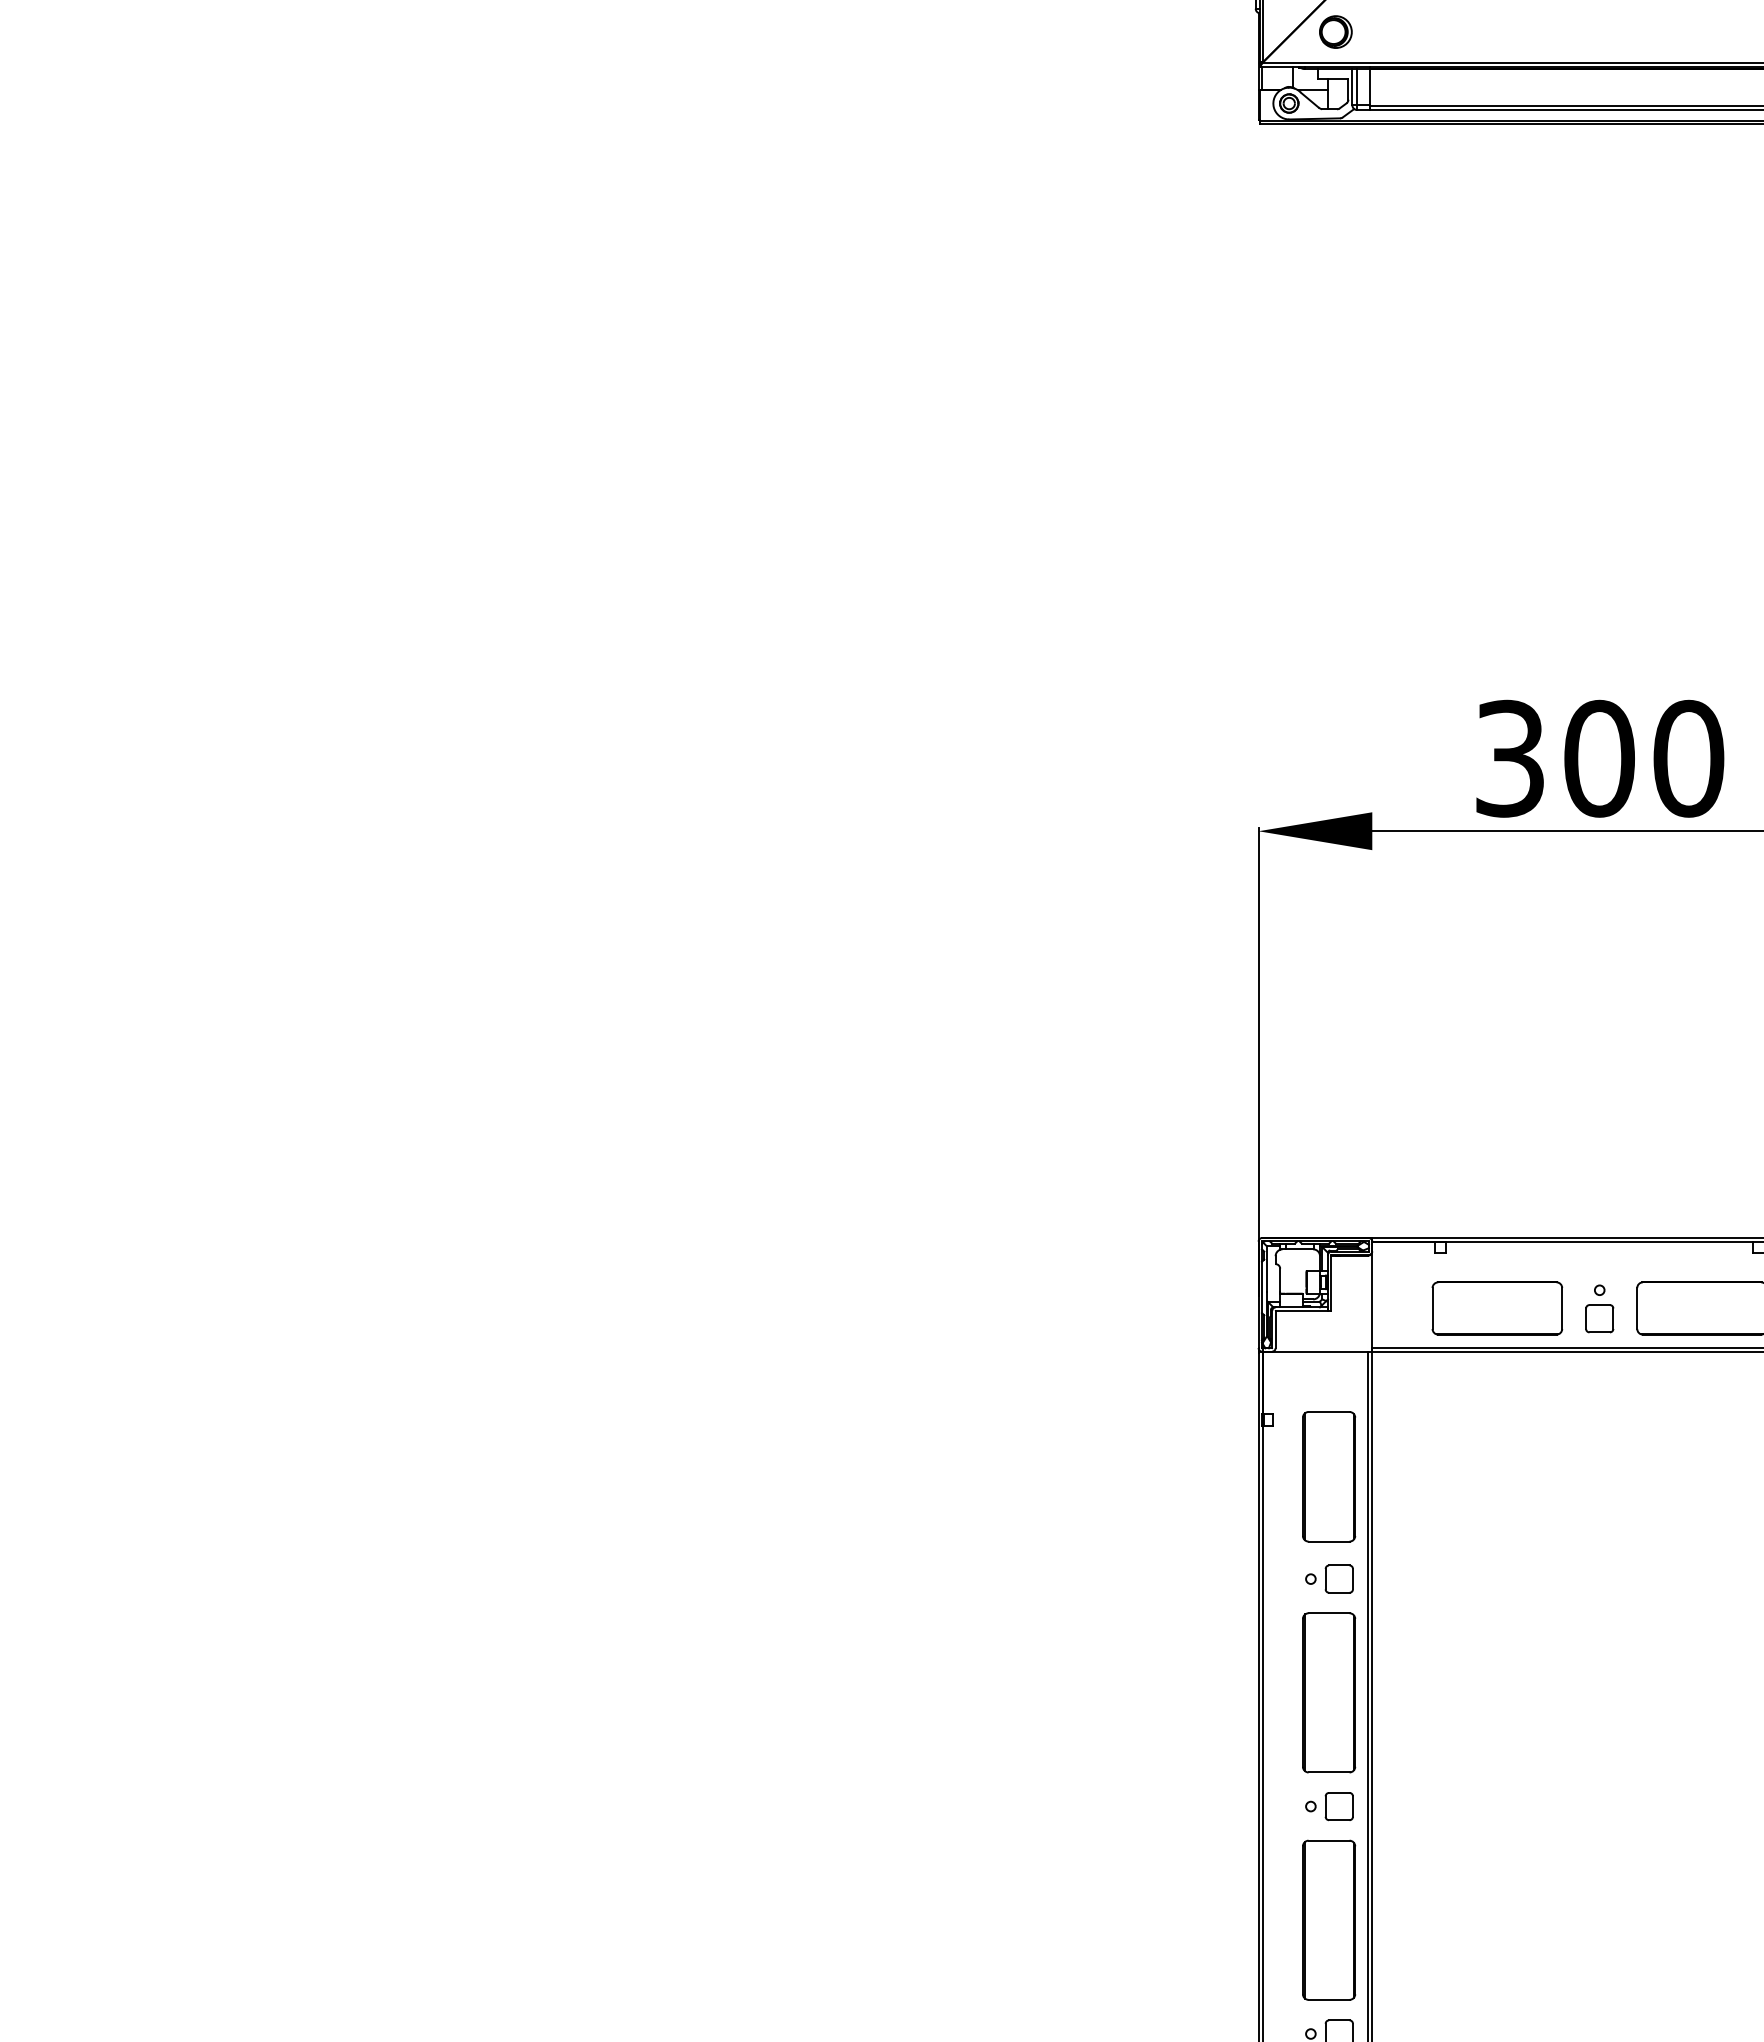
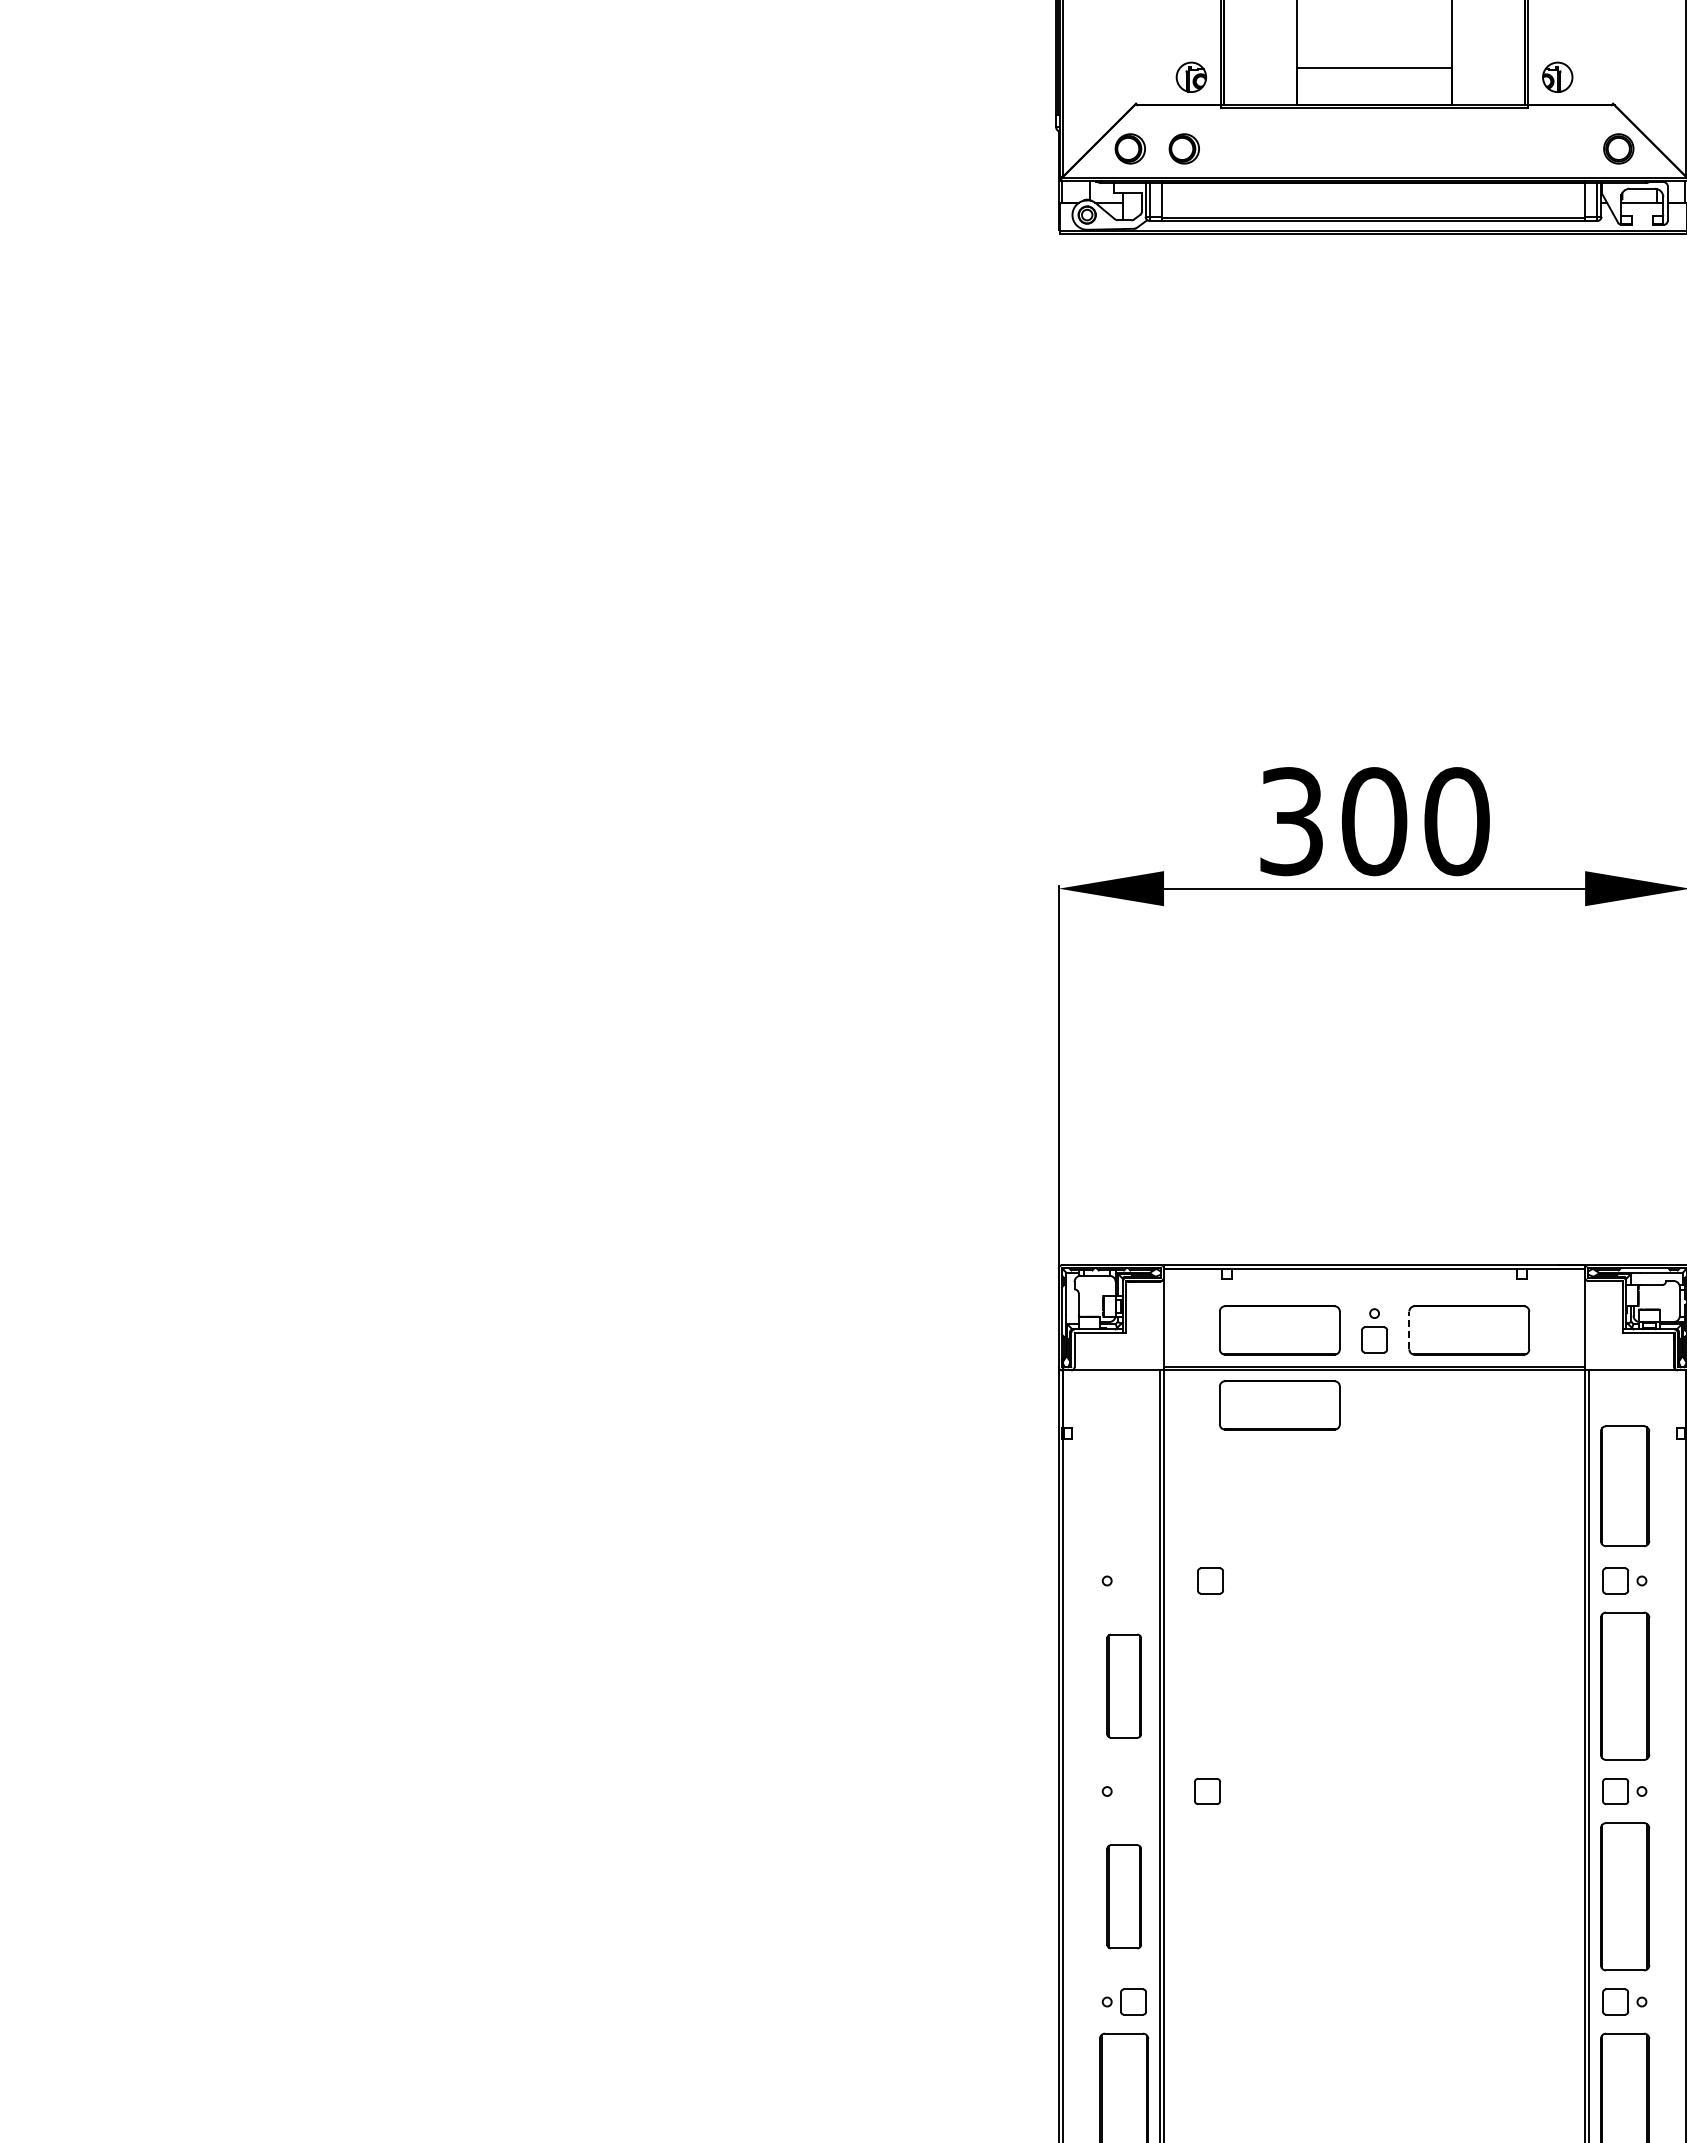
part: (1393, 31) -> (1183, 148), added
line: (1637, 1308) -> (1409, 1330), solid -> dashed
part: (1497, 1389) -> (1279, 1405), added
part: (1329, 1477) -> (1124, 1486), removed
part: (1339, 1578) -> (1210, 1580), moved
part: (1329, 1692) -> (1124, 1685), size x0.7
part: (1339, 1806) -> (1207, 1791), moved
part: (1329, 1919) -> (1124, 1896), size x0.7

